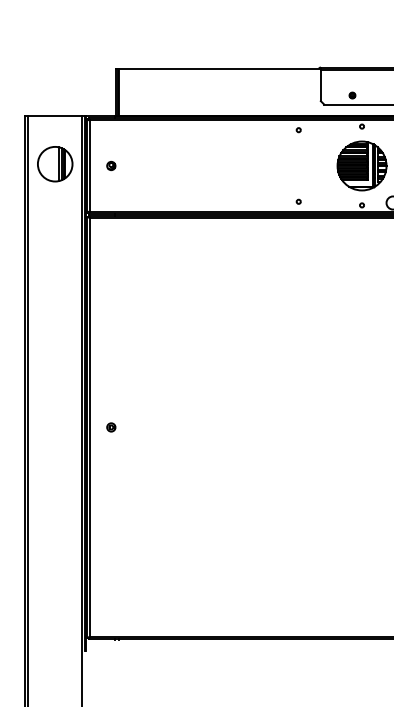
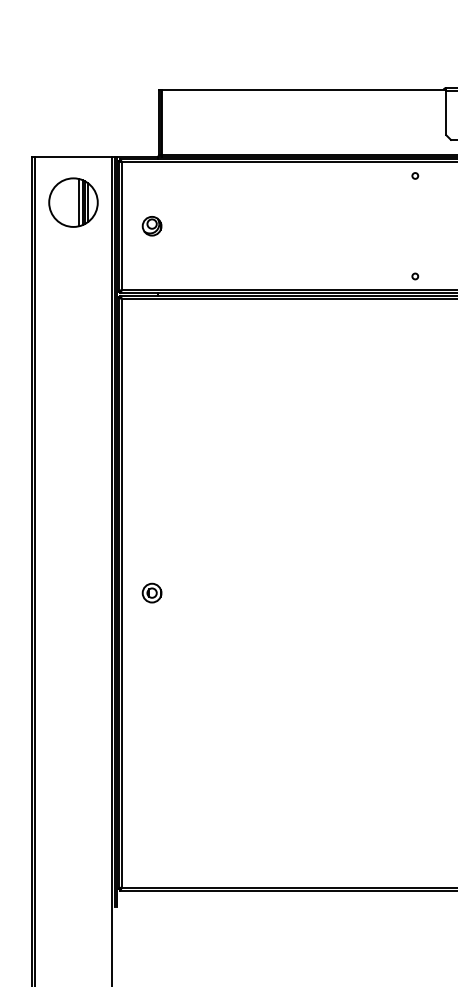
part: (55, 164) -> (73, 203), moved
part: (111, 165) -> (152, 225), size x1.6
part: (111, 427) -> (152, 593), size x1.6

